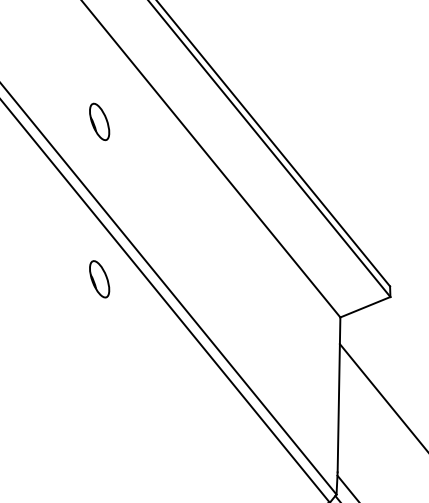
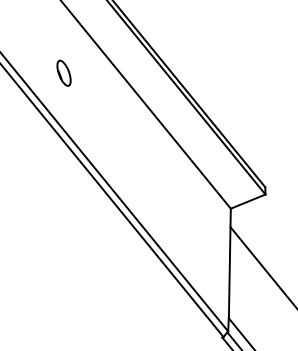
part: (98, 278) -> (63, 181), removed

